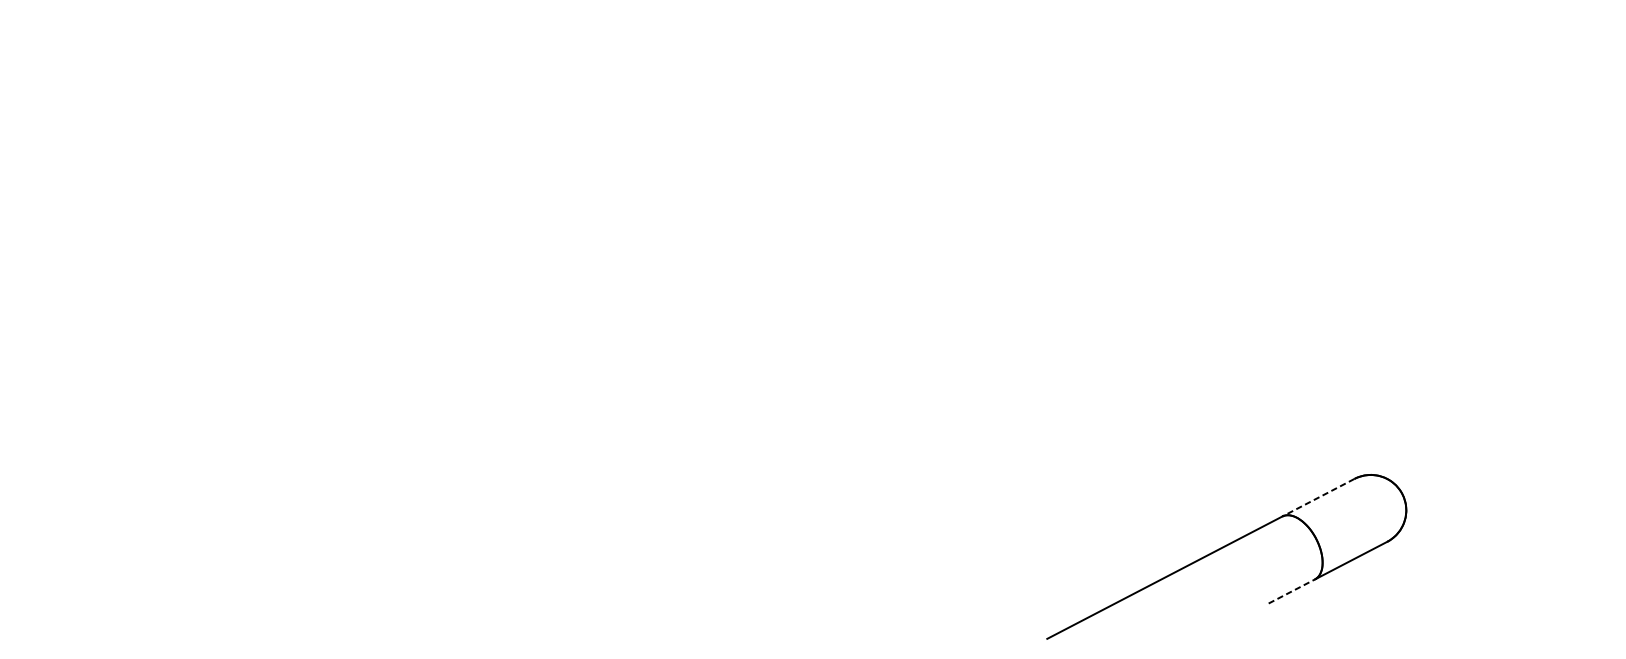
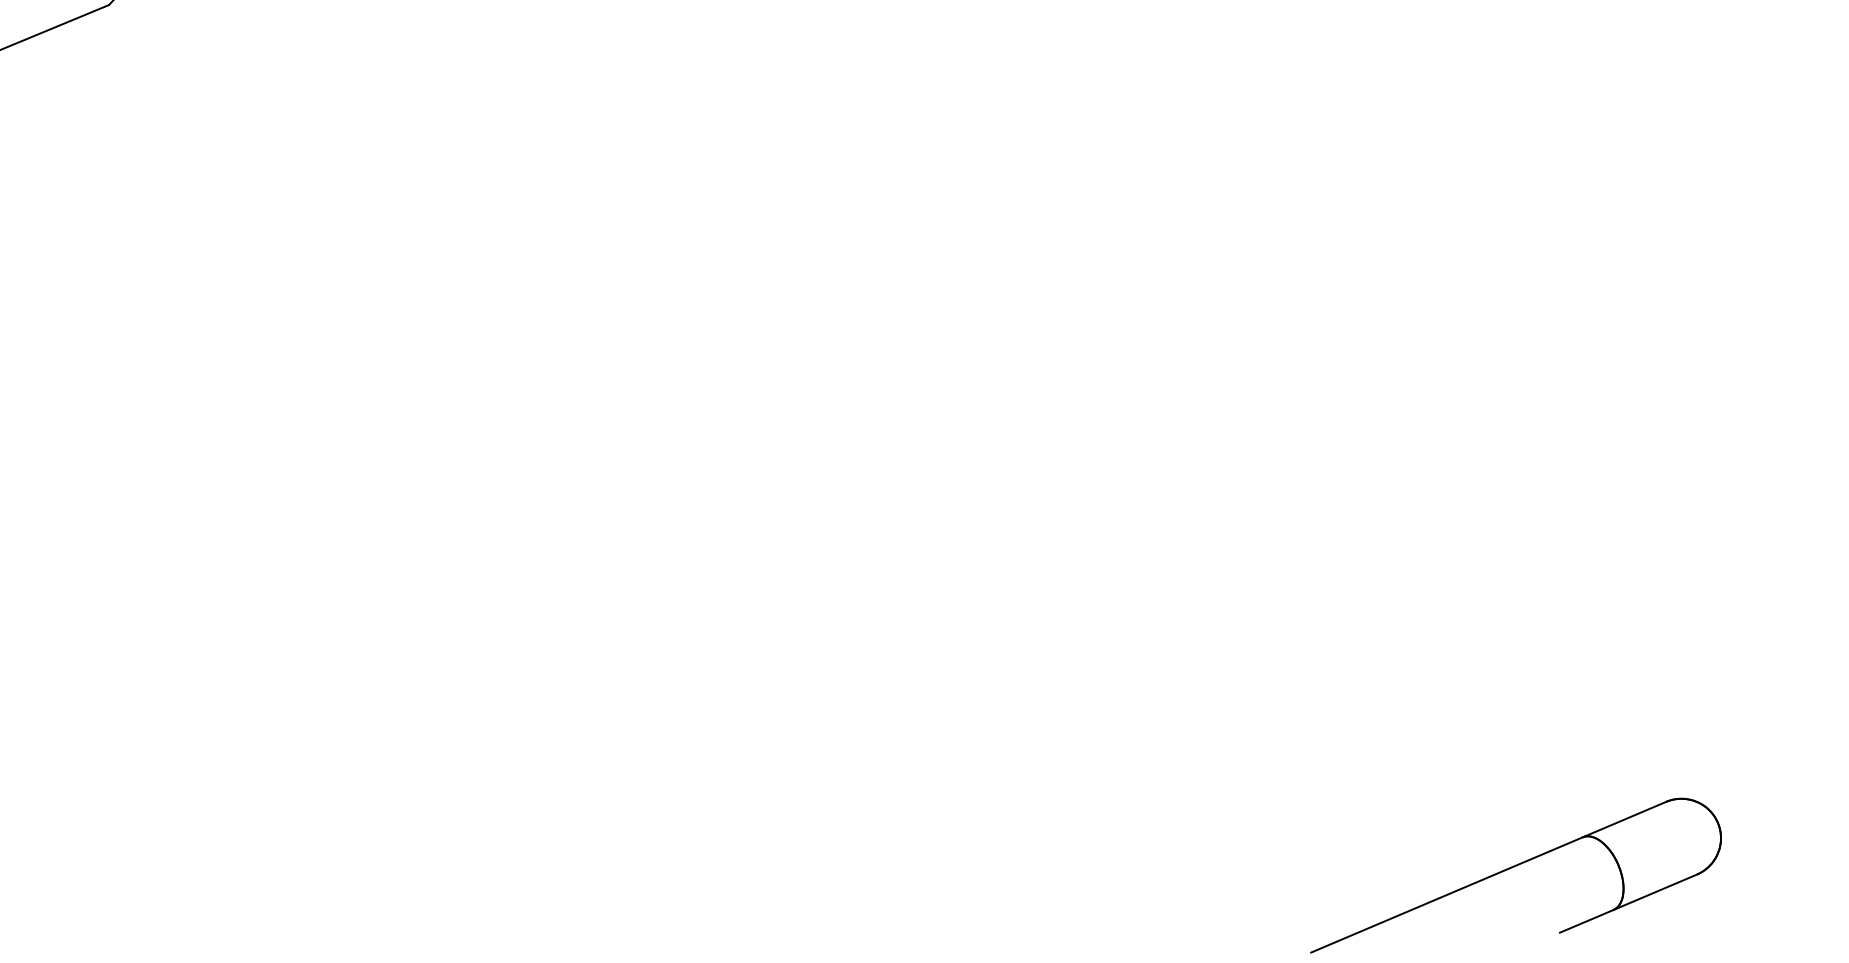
line: (1317, 497) -> (1623, 819), dashed -> solid
line: (1292, 591) -> (1587, 921), dashed -> solid

